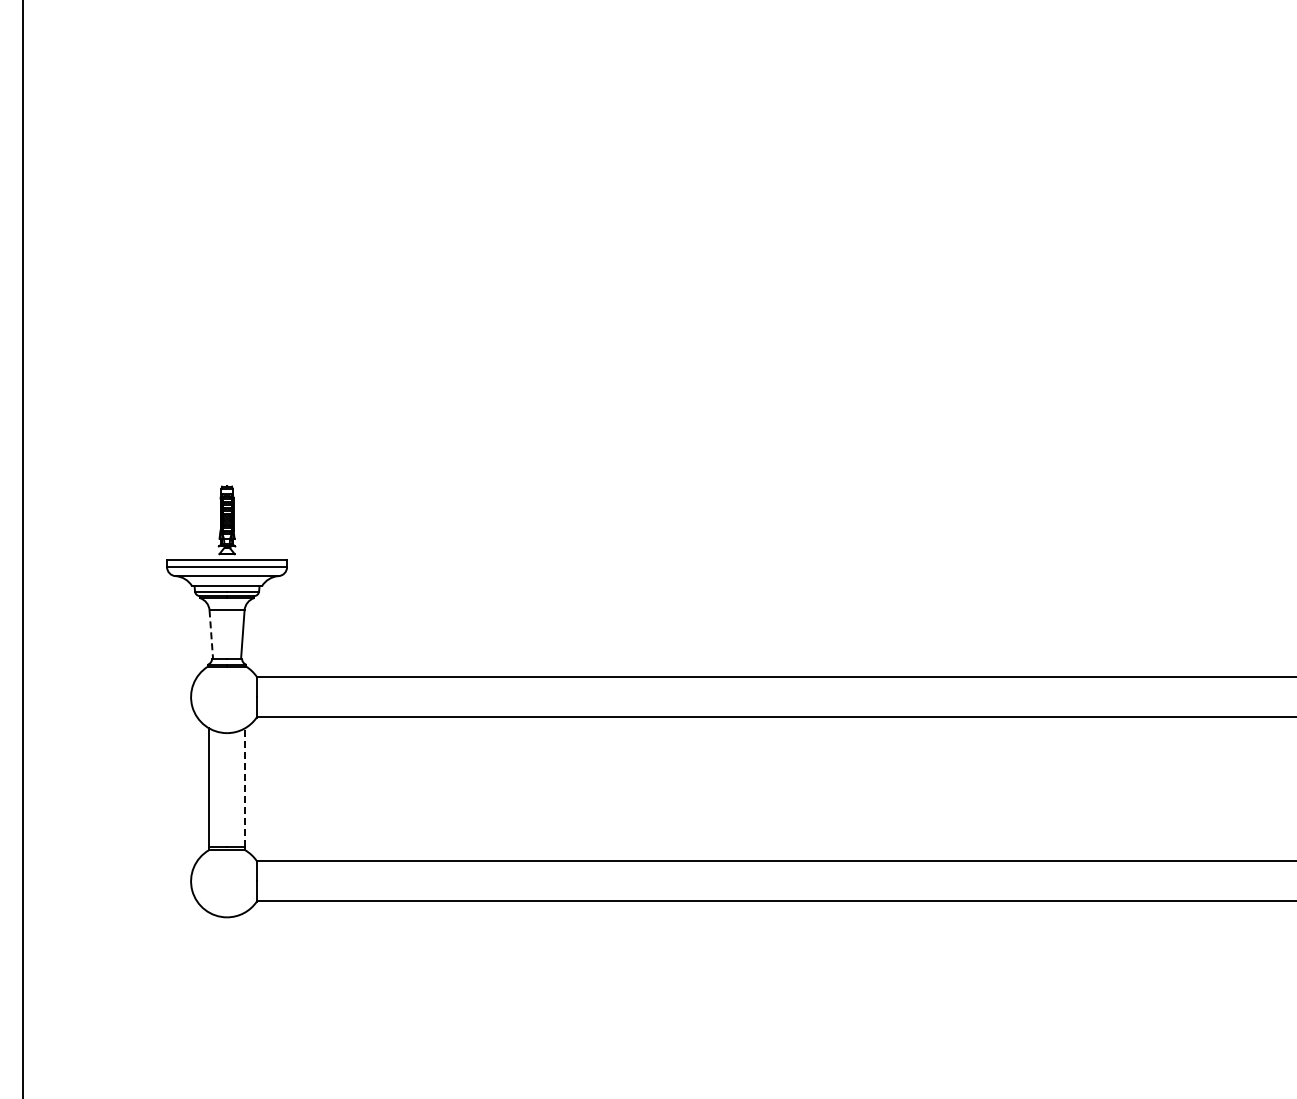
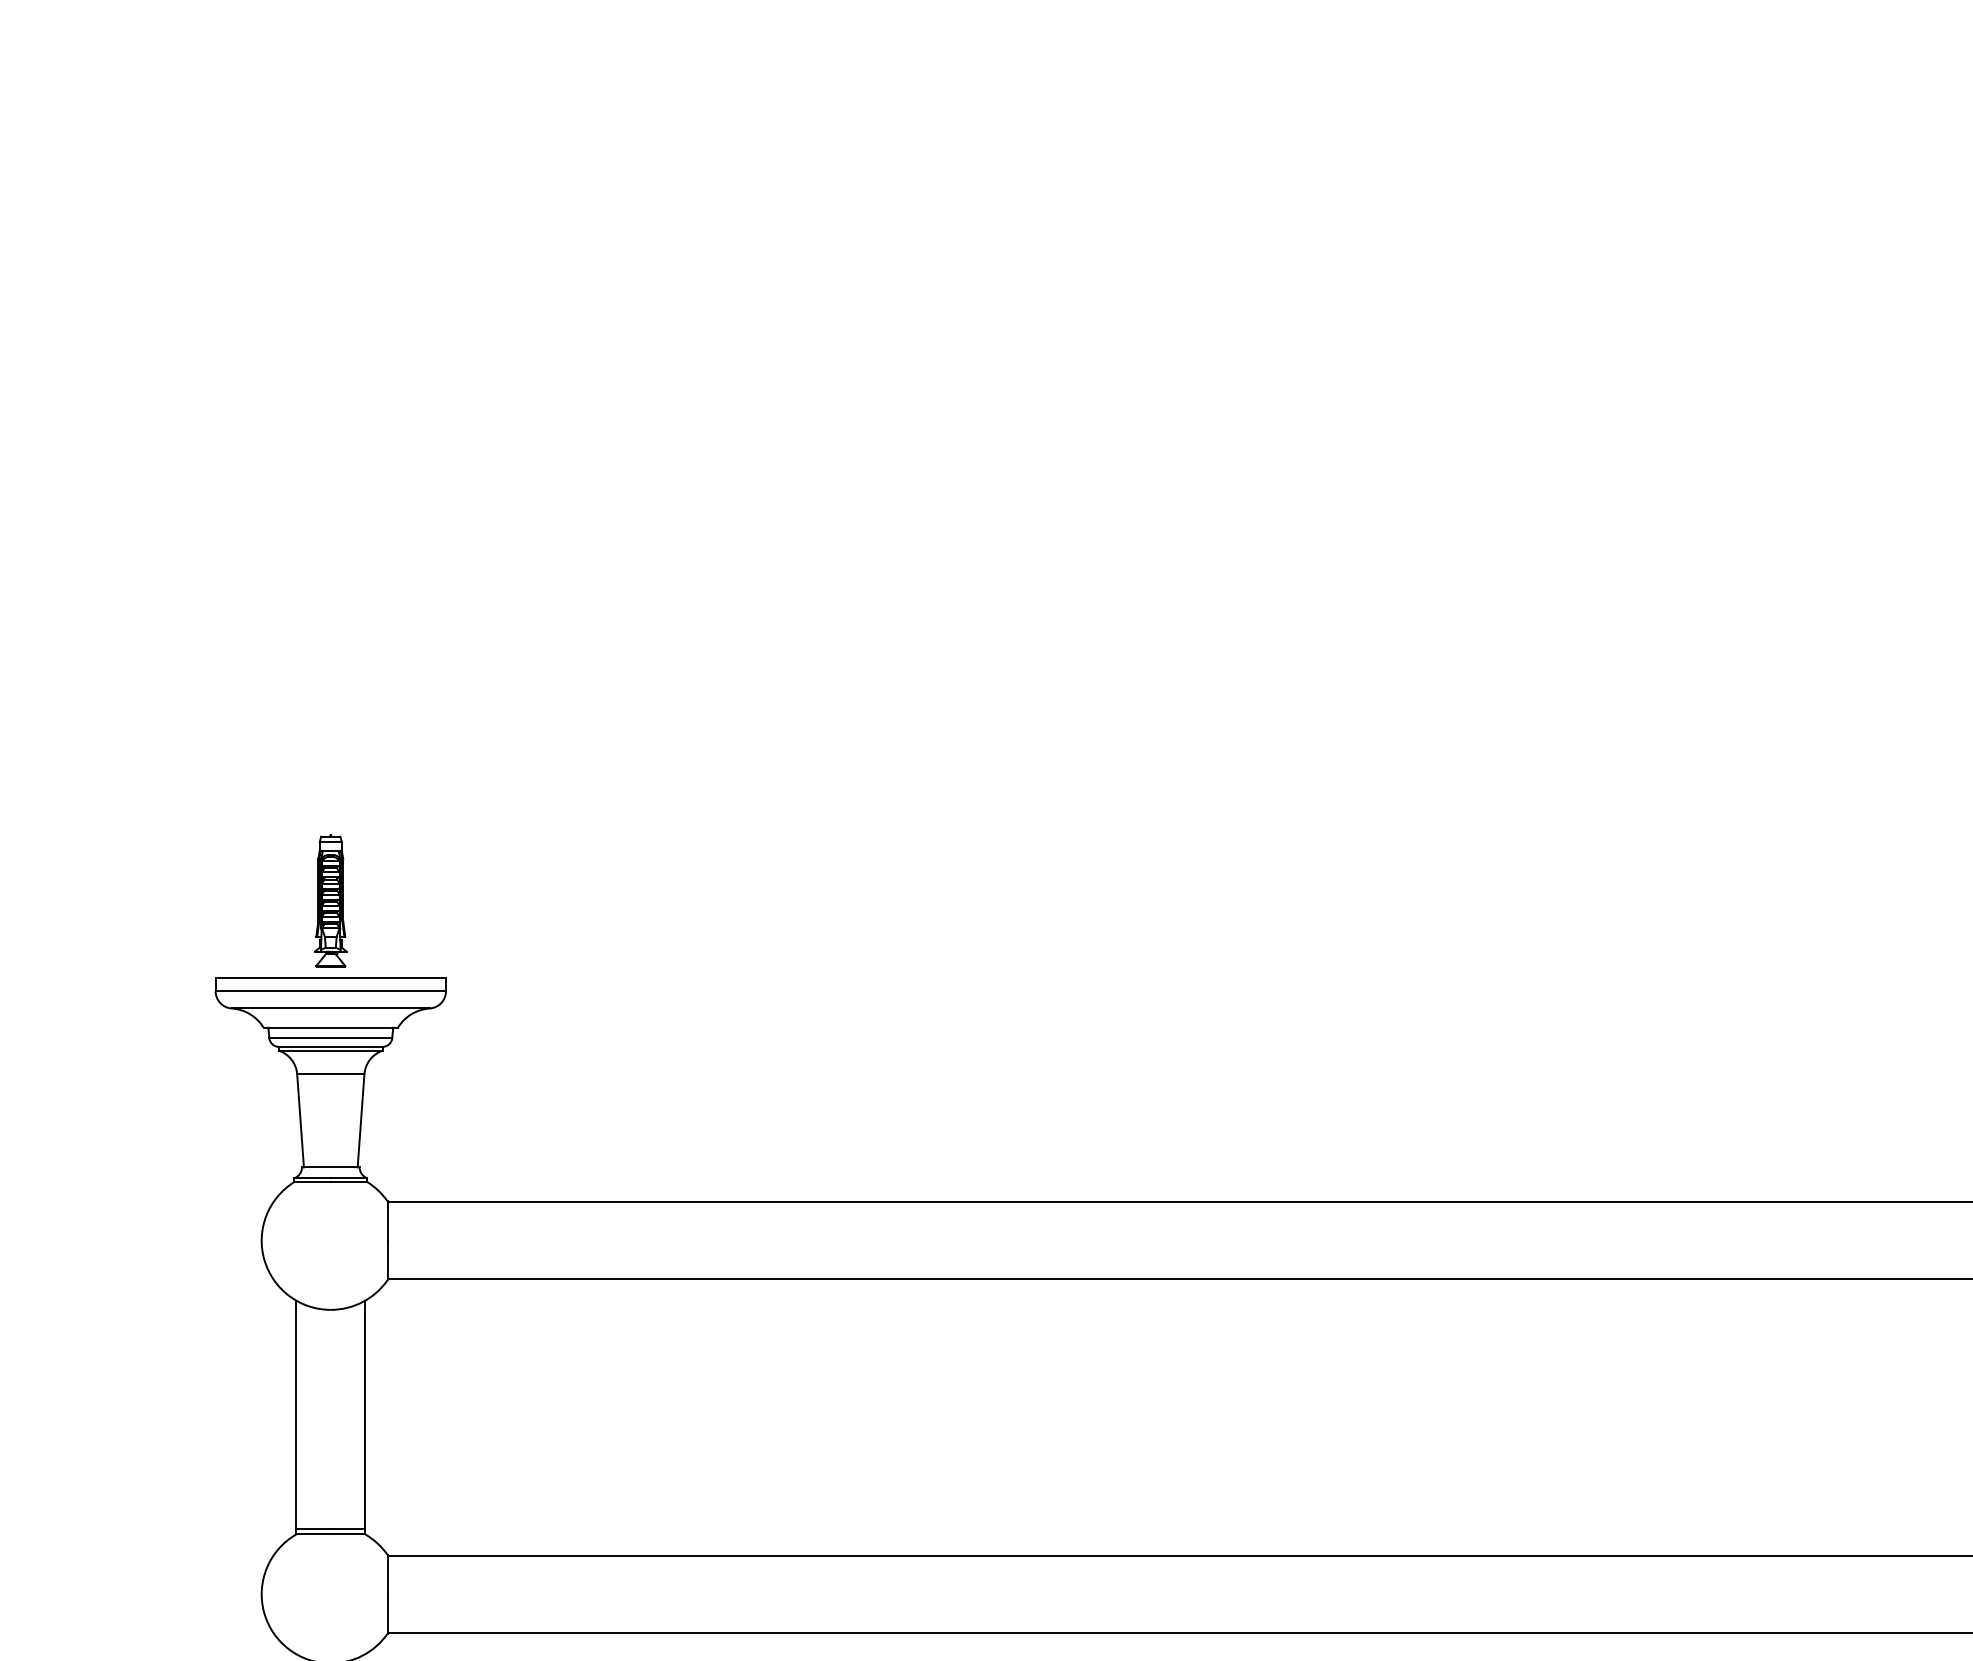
line: (211, 635) -> (300, 1122), dashed -> solid
line: (245, 787) -> (366, 1414), dashed -> solid

